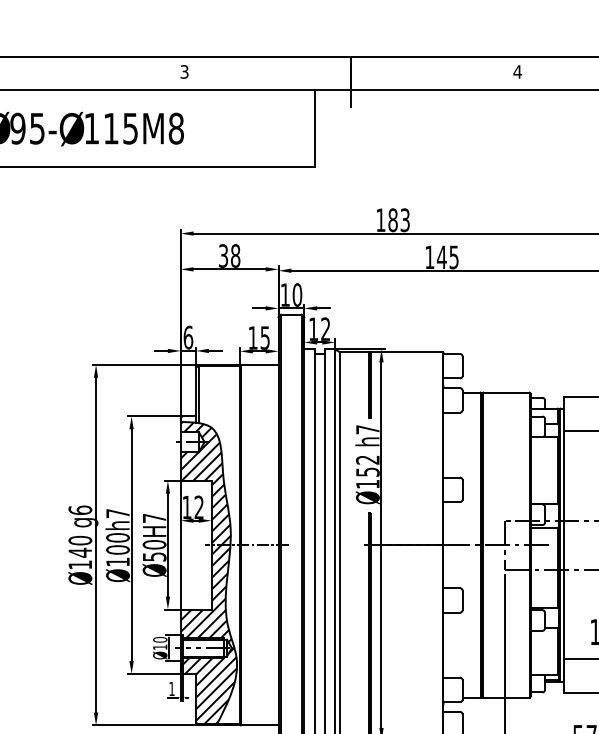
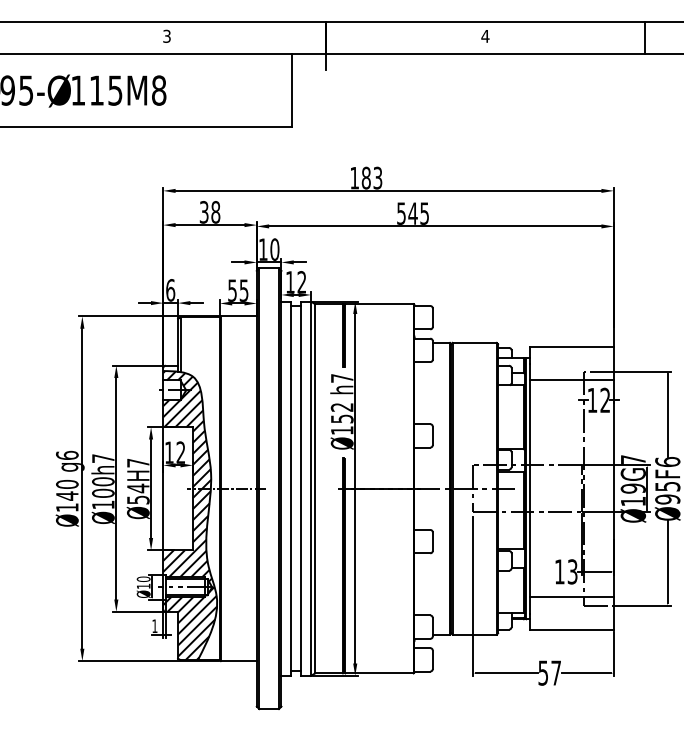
text: (429, 257) -> (401, 213), 145 -> 545
text: (253, 337) -> (232, 290), 15 -> 55
text: (154, 544) -> (138, 488), Ø50 -> Ø54

